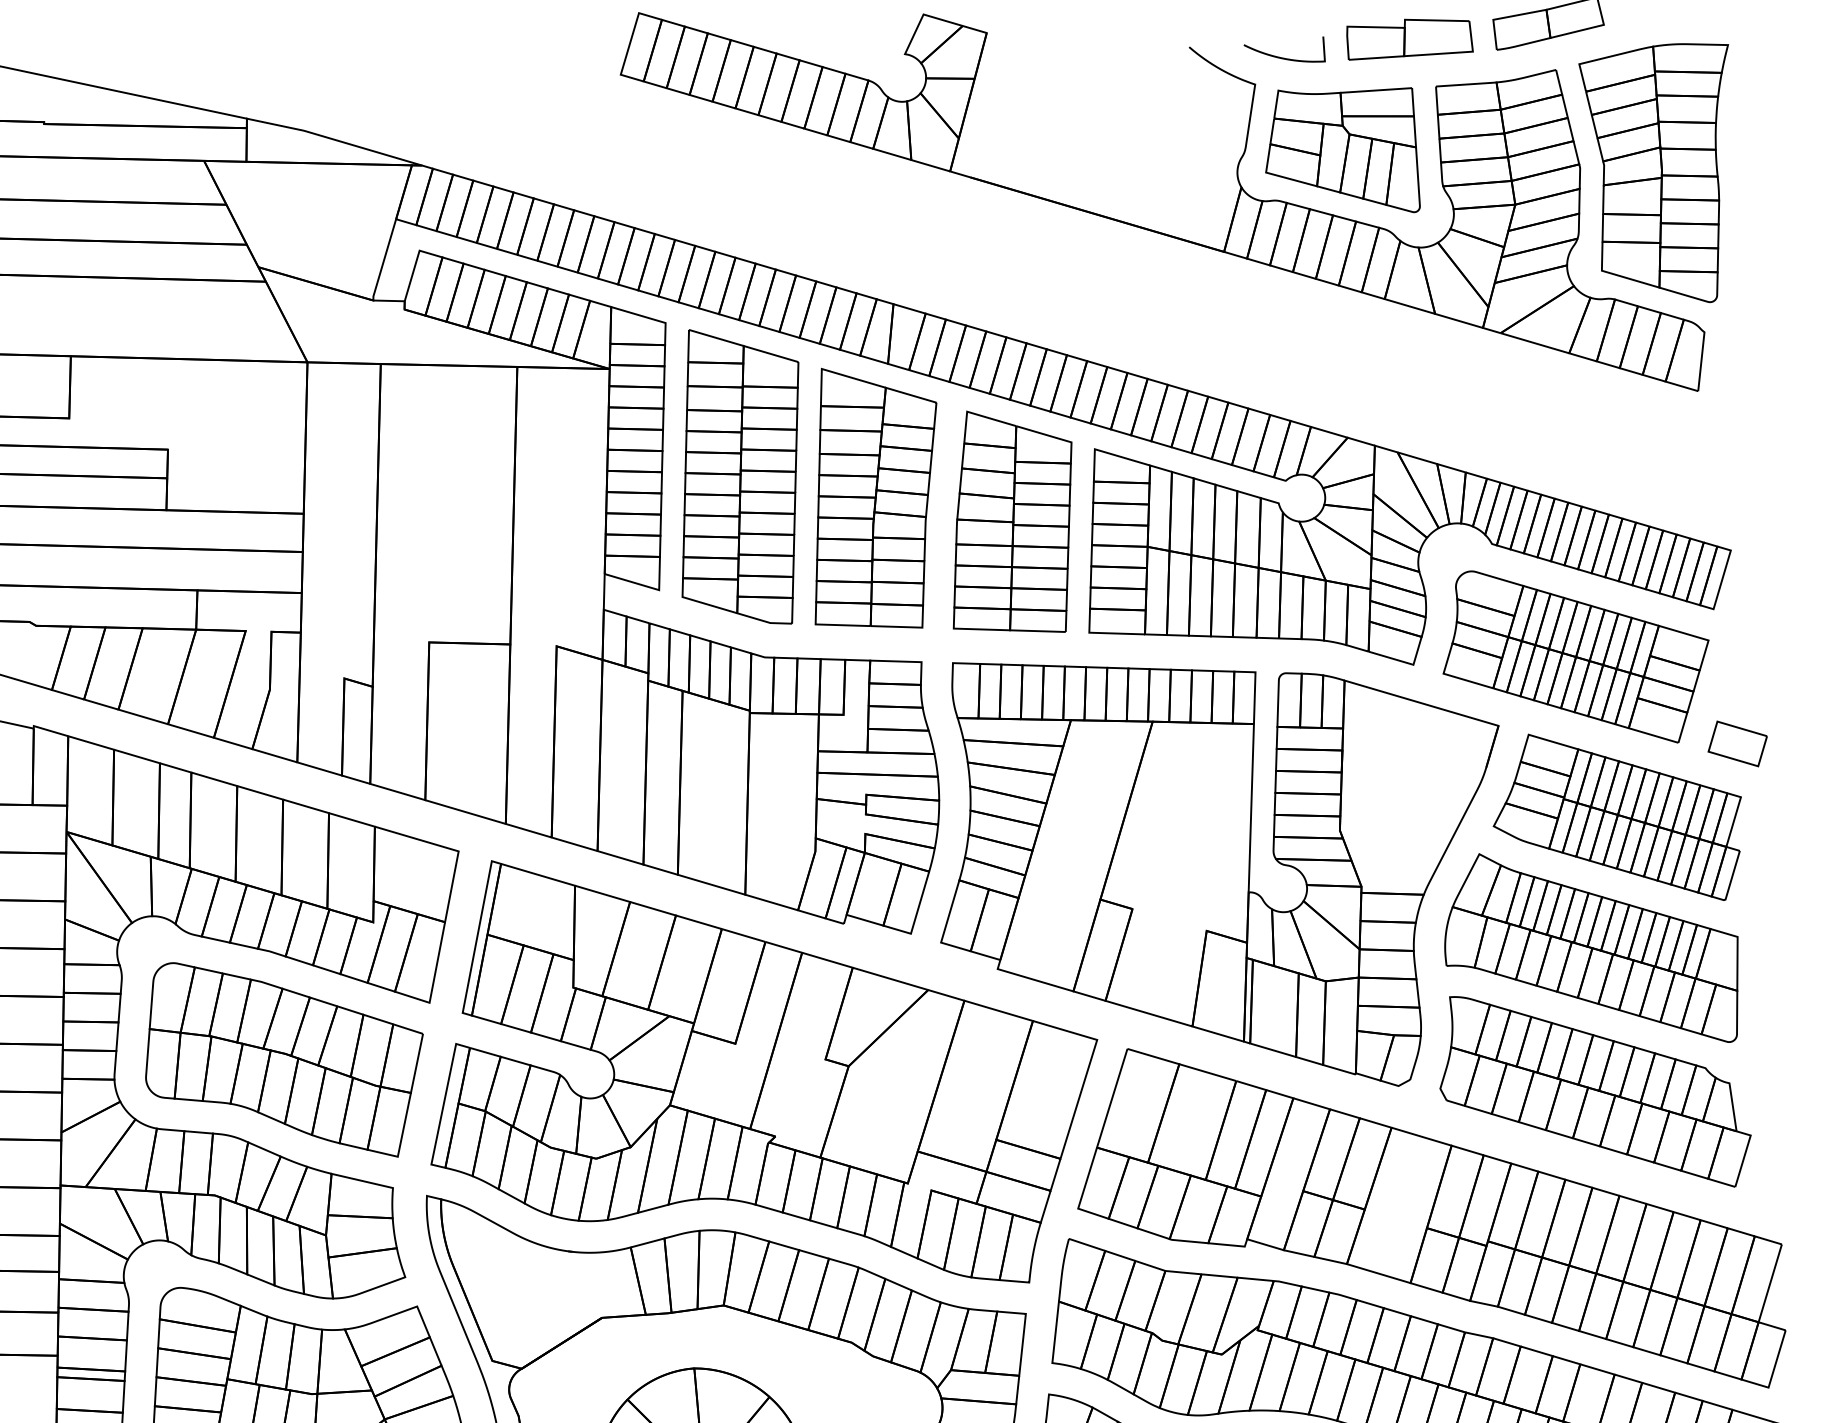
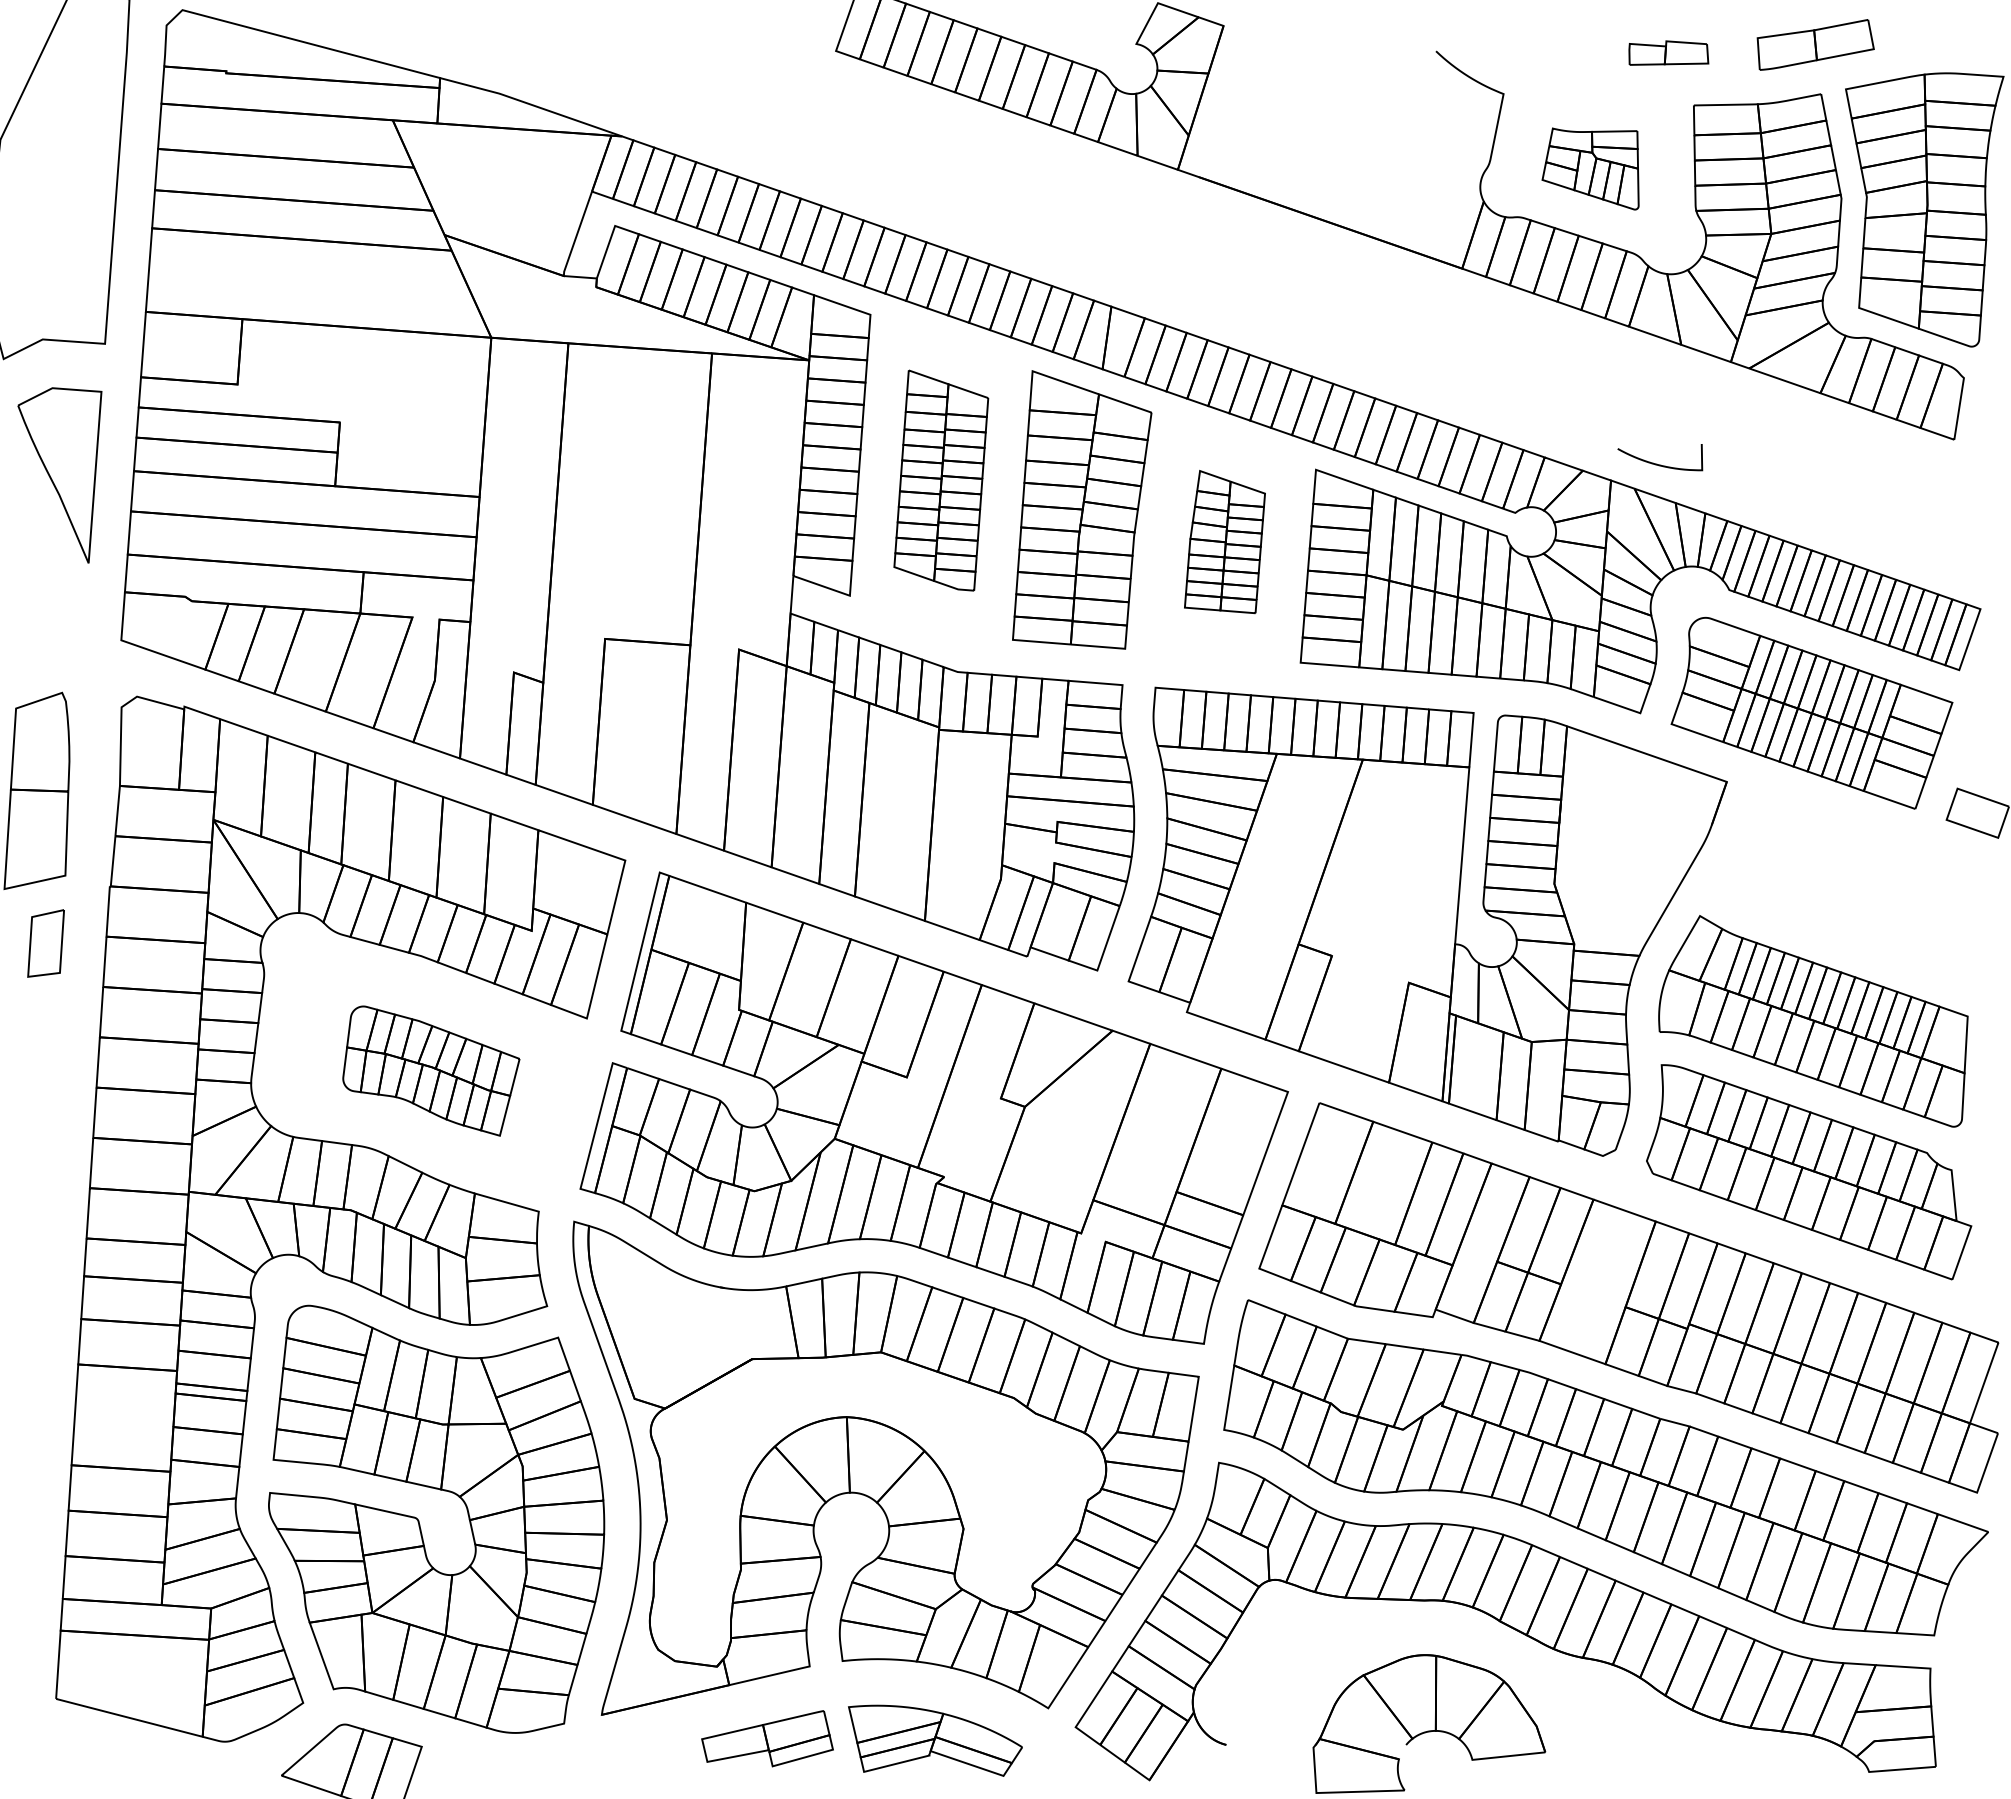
part: (1409, 37) -> (1668, 52), size x0.6
curve: (1282, 57) -> (1657, 463), moved
part: (1340, 151) -> (1590, 168), size x0.6
part: (740, 476) -> (941, 480), size x0.7
part: (1011, 521) -> (1224, 541), size x0.6
part: (1617, 817) -> (1847, 884), removed
part: (284, 1059) -> (431, 1070), size x0.6

